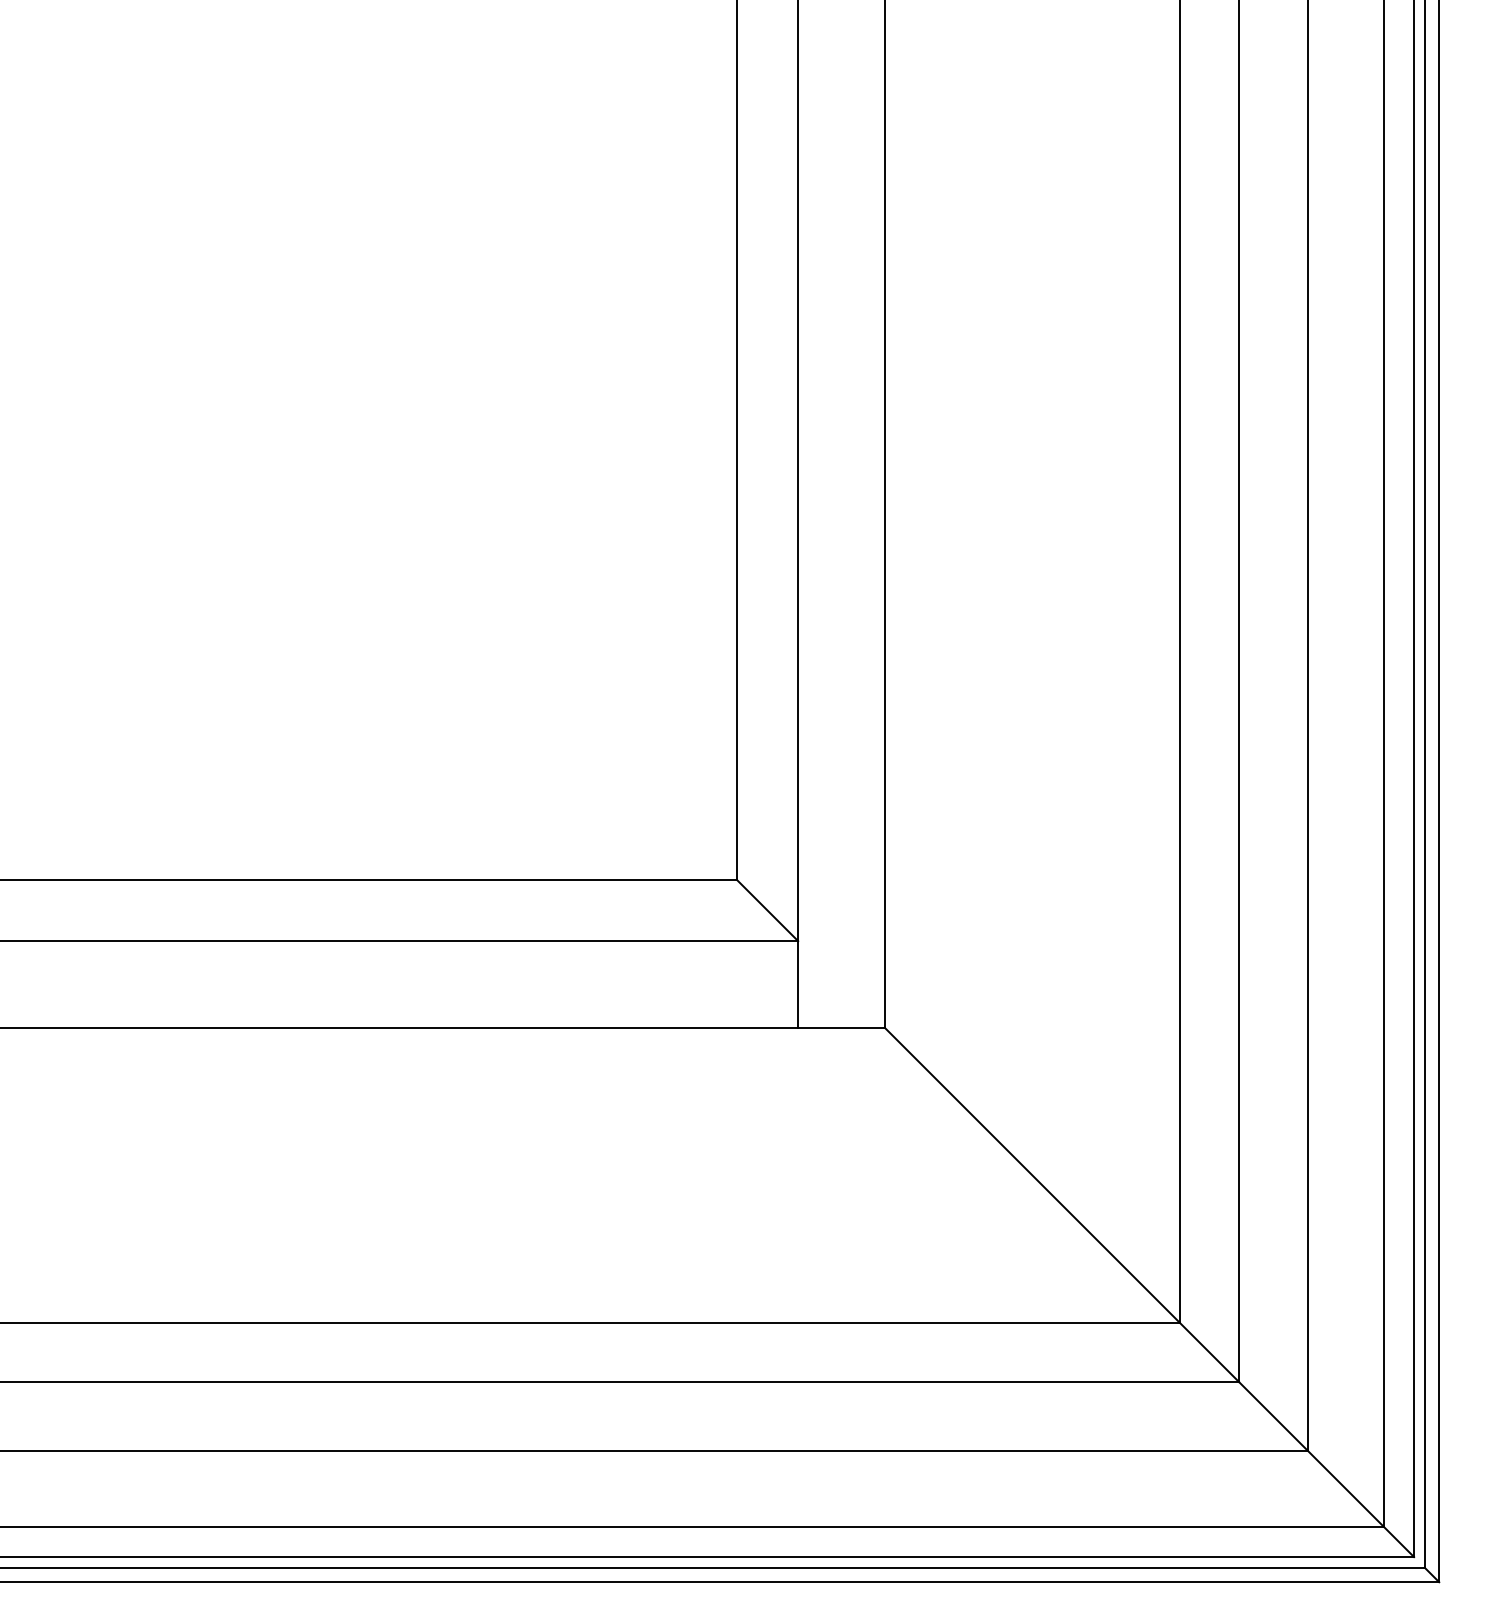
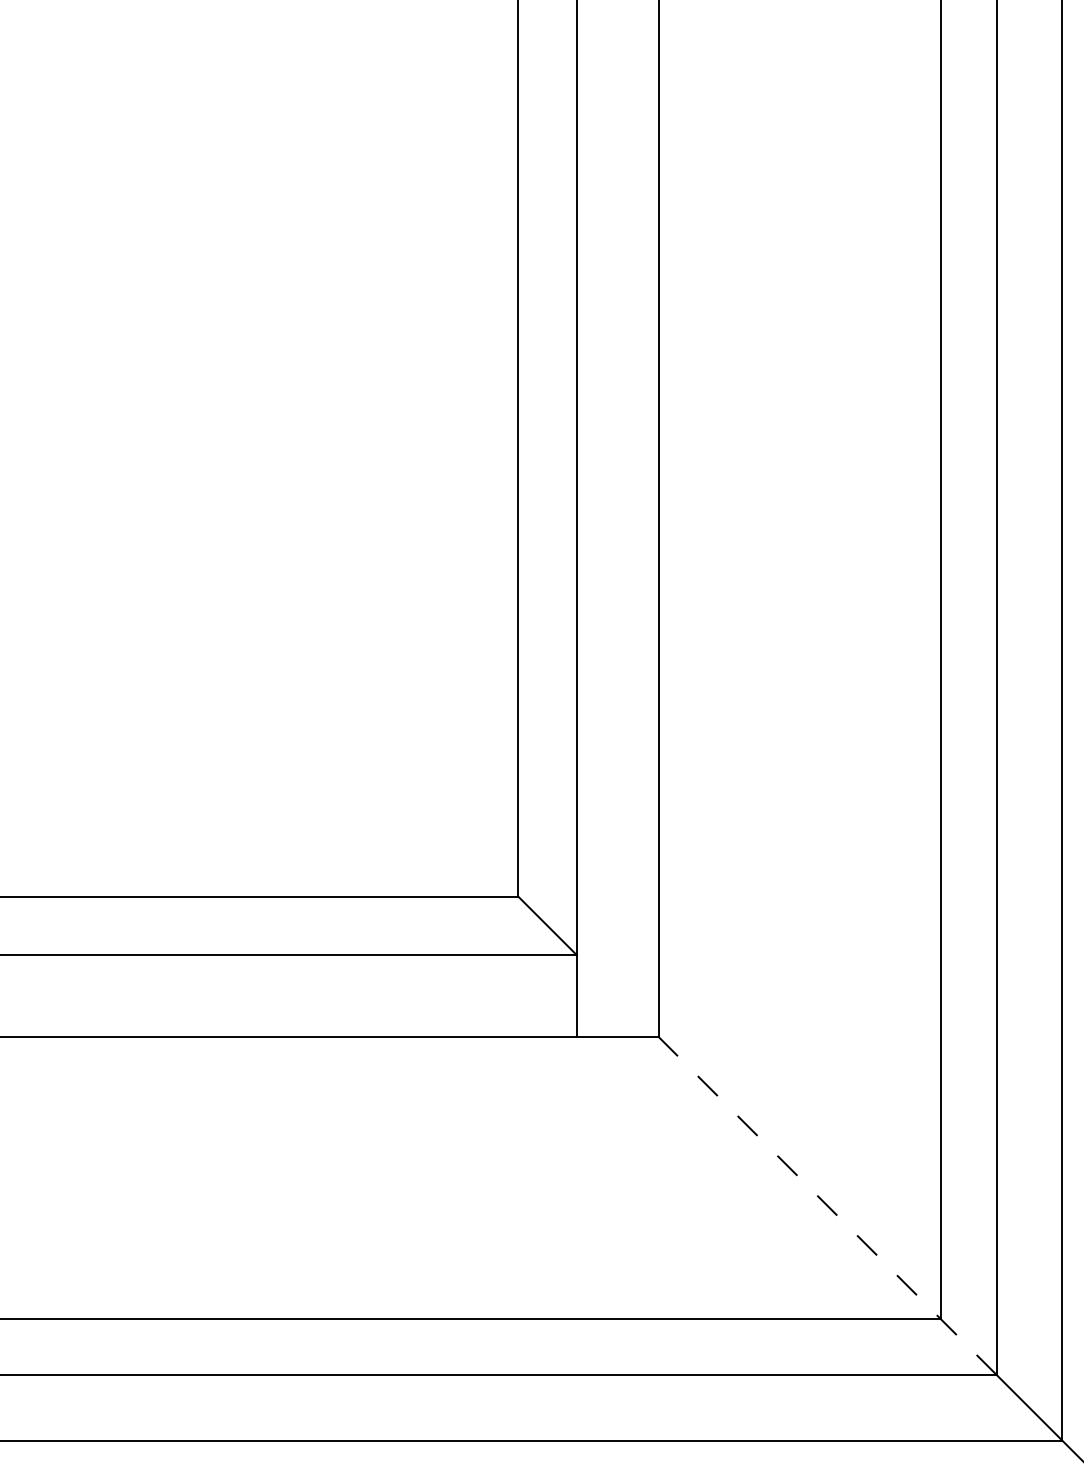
line: (1061, 1204) -> (827, 1205), solid -> dashed

